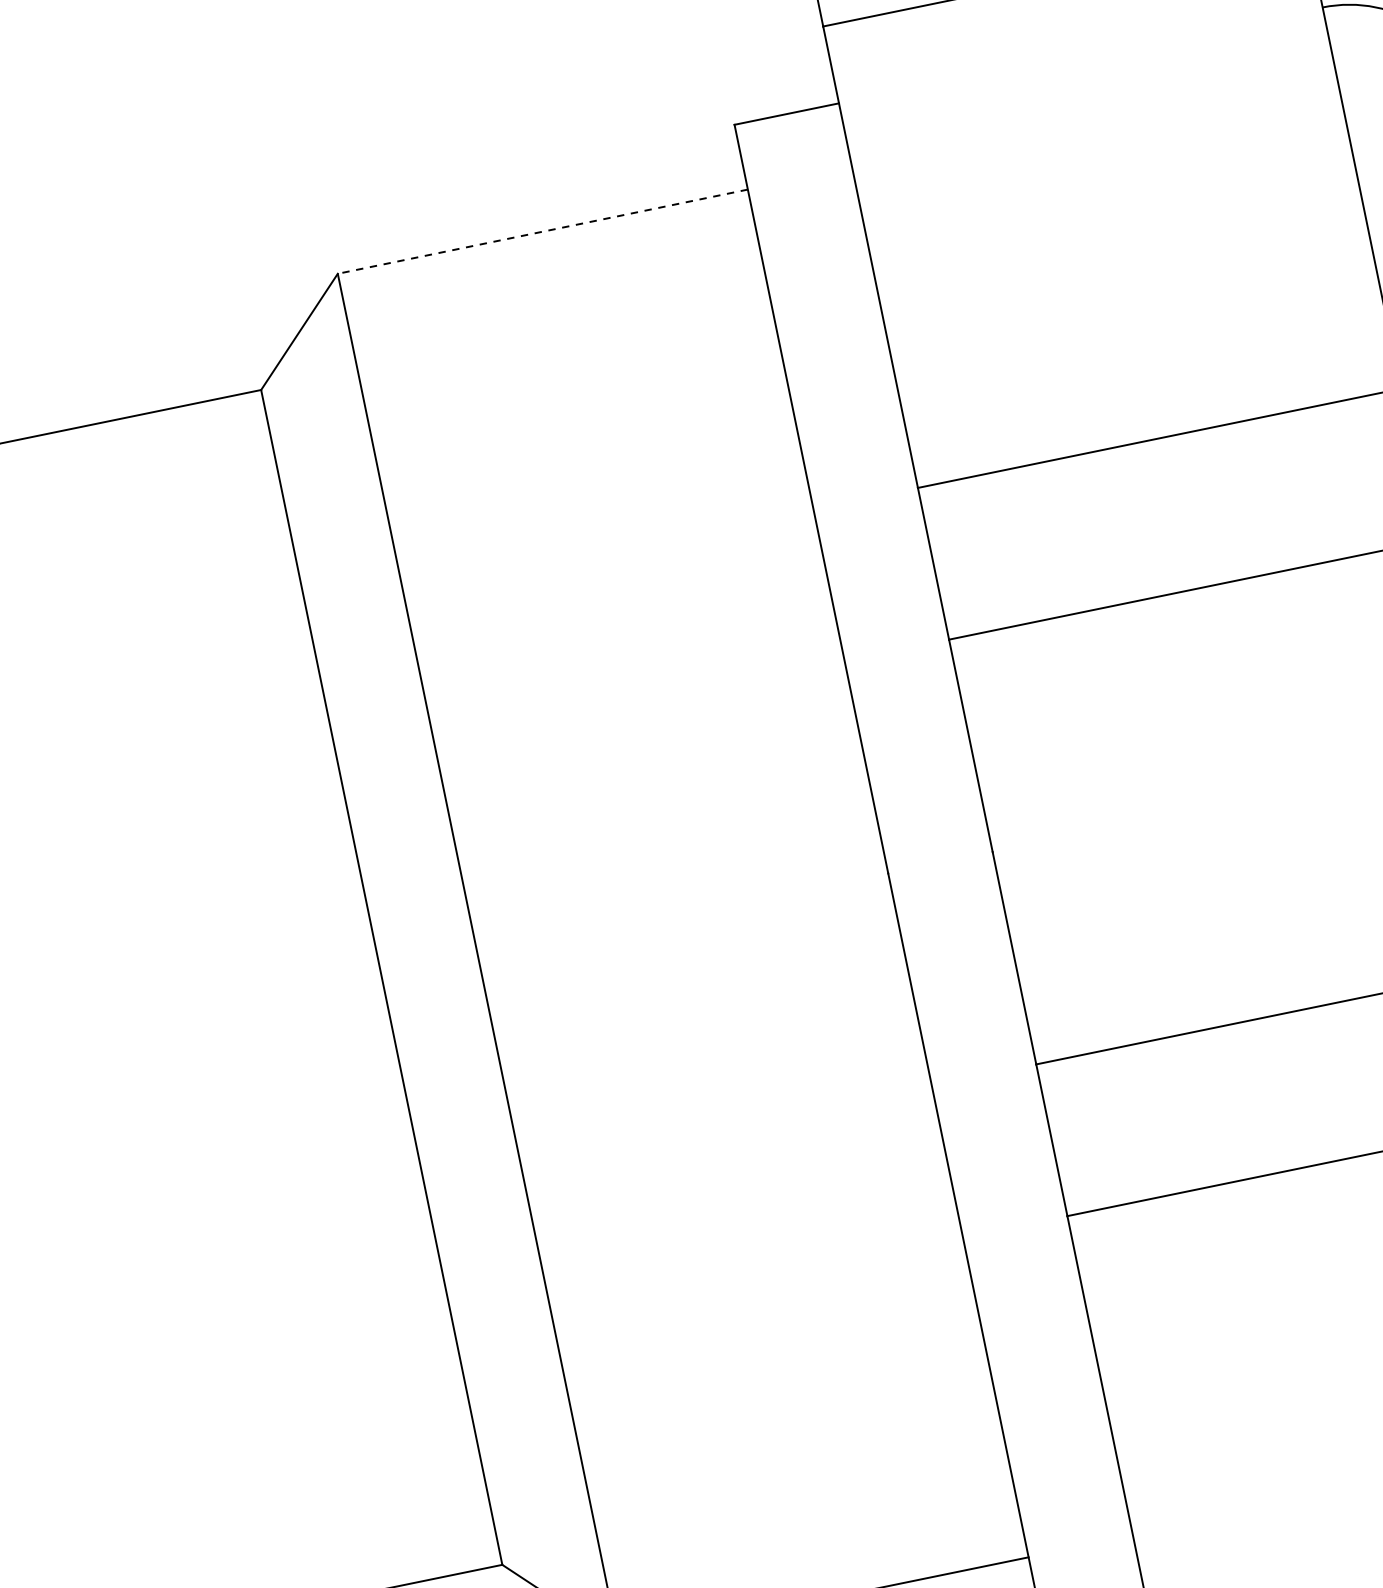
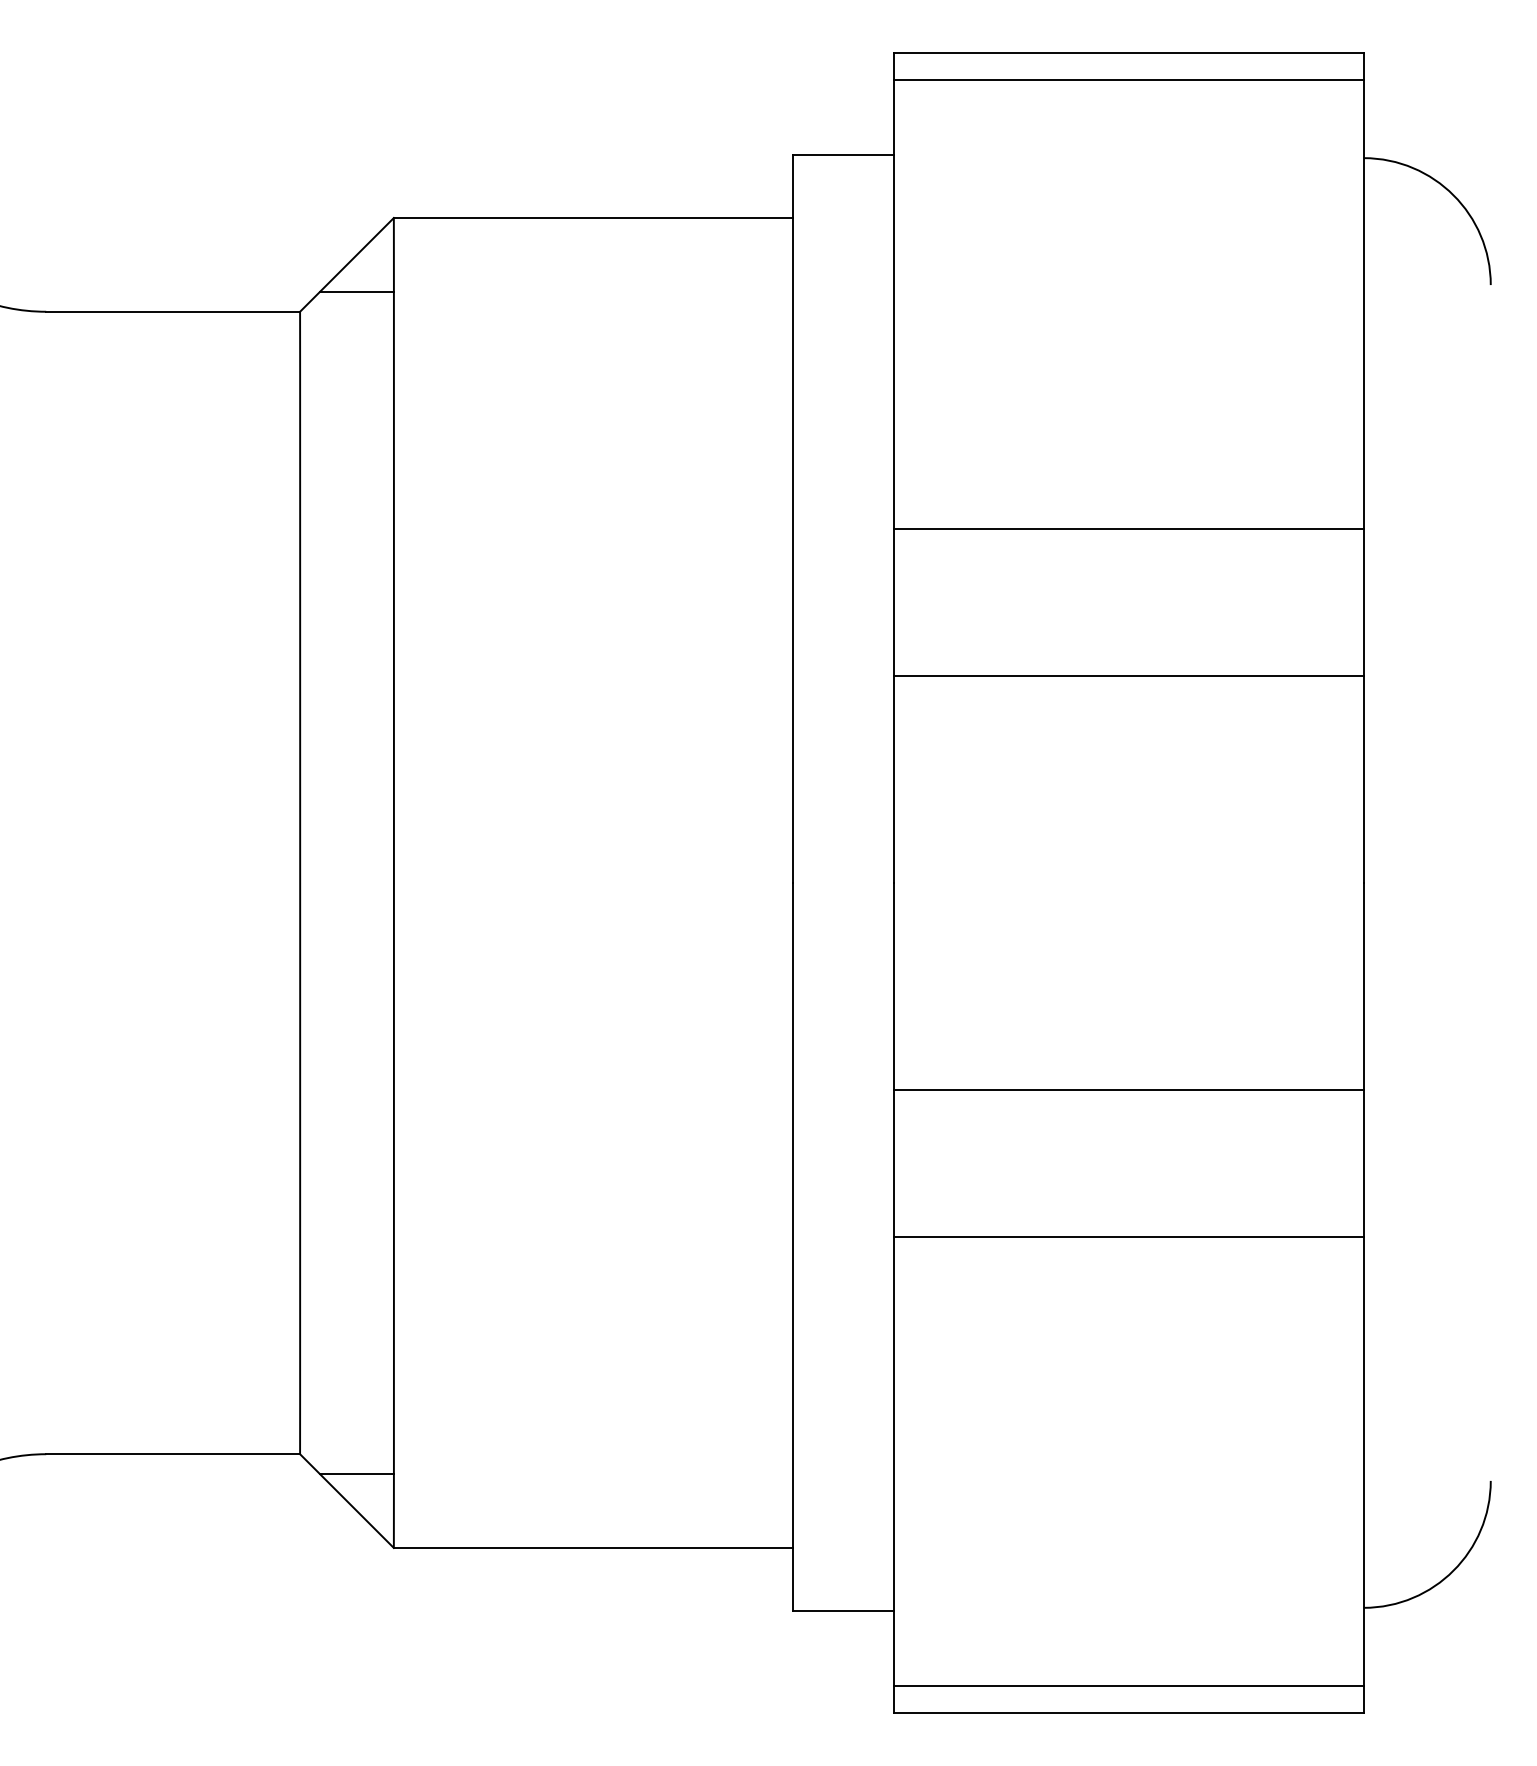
line: (542, 232) -> (592, 218), dashed -> solid
line: (314, 357) -> (356, 291), added
line: (564, 1573) -> (356, 1474), added

